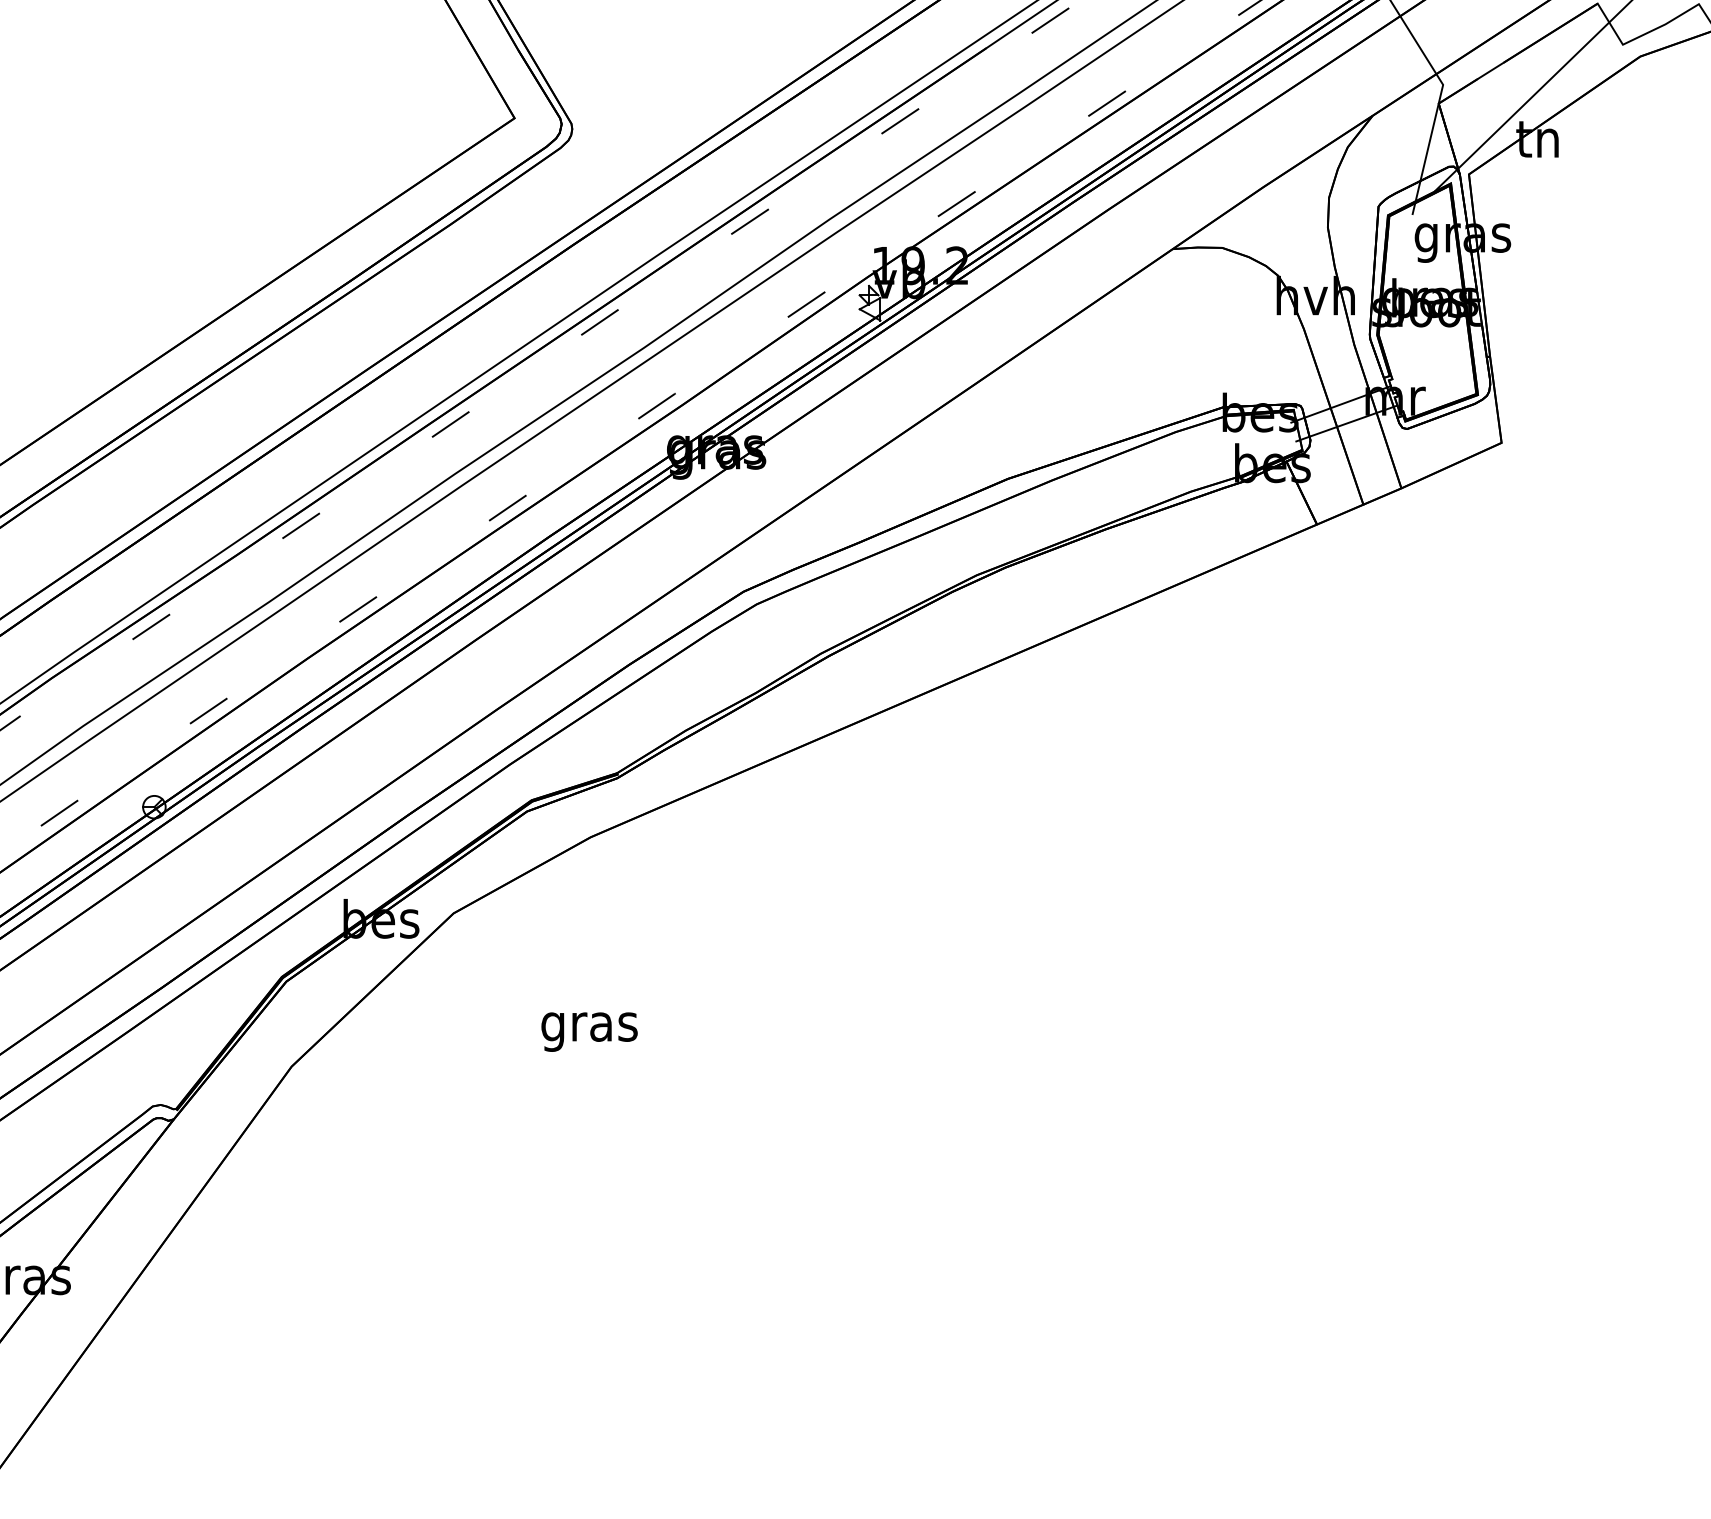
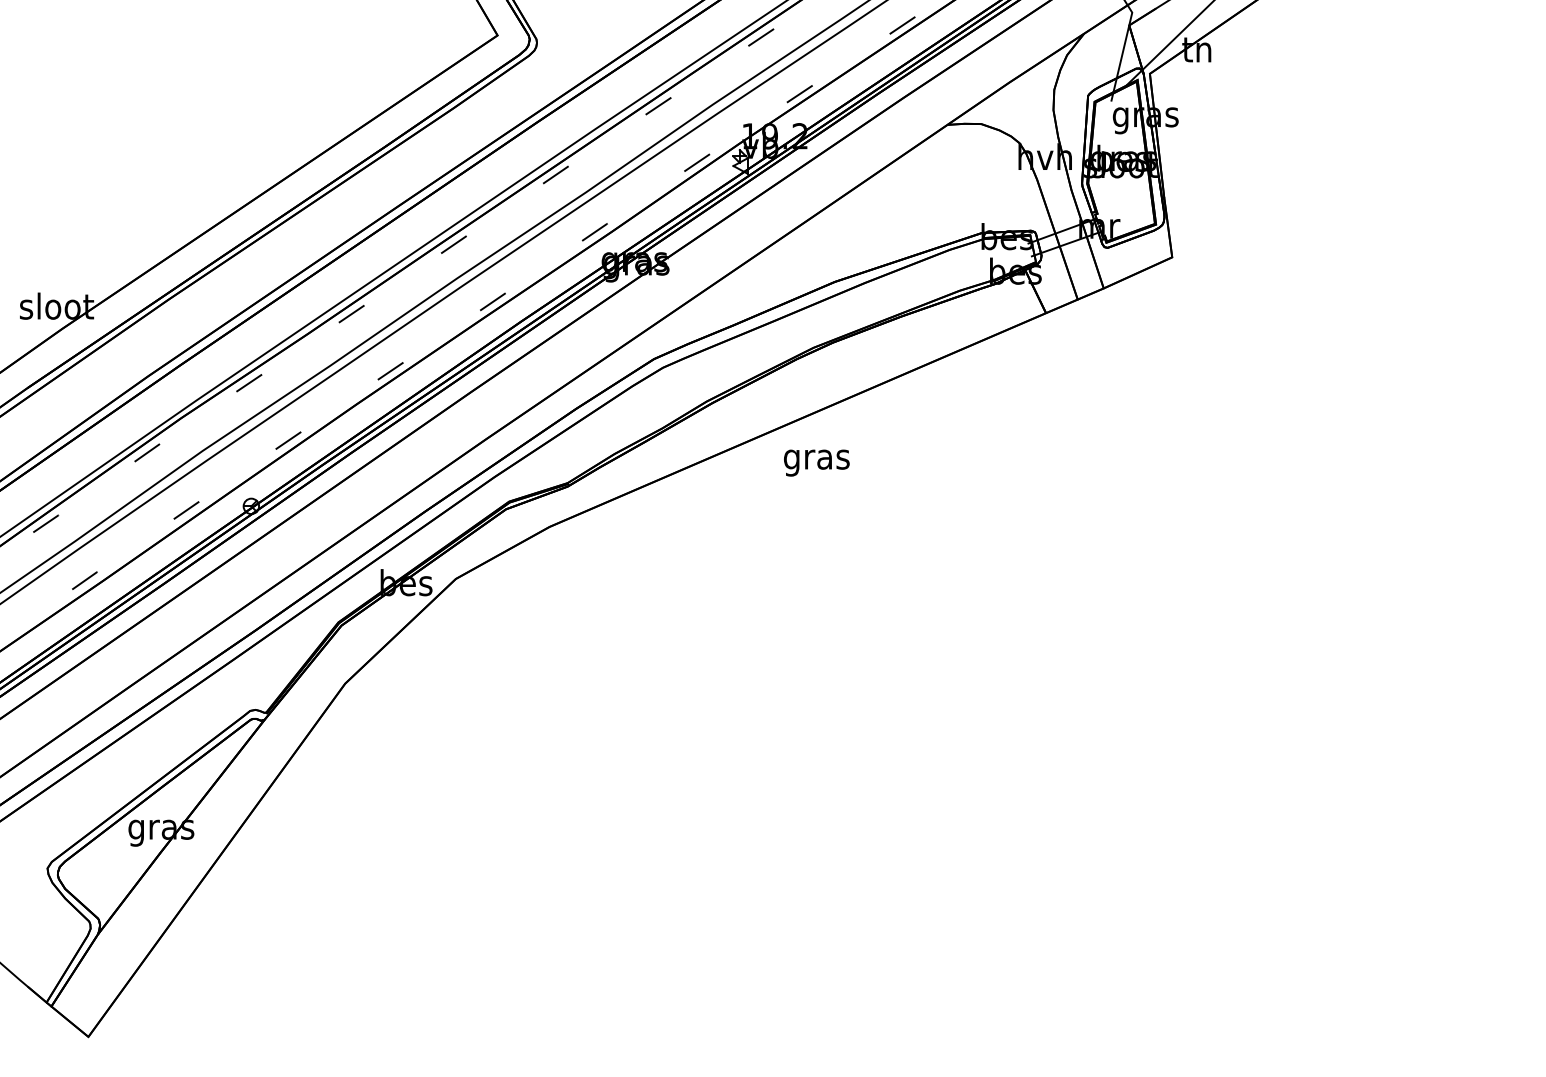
text: (589, 1031) -> (816, 462), moved

